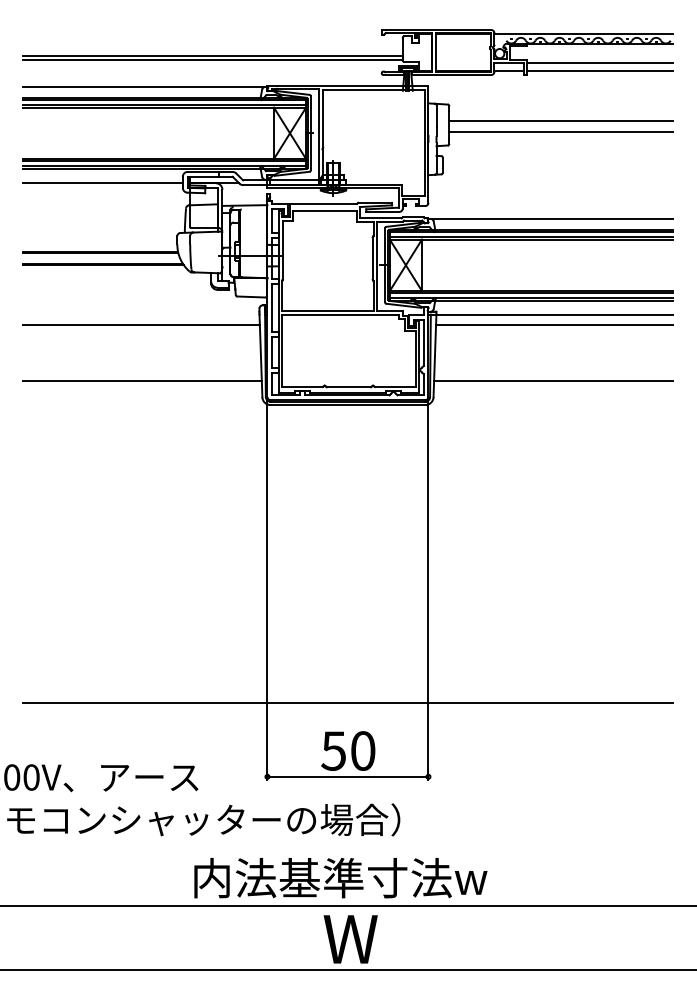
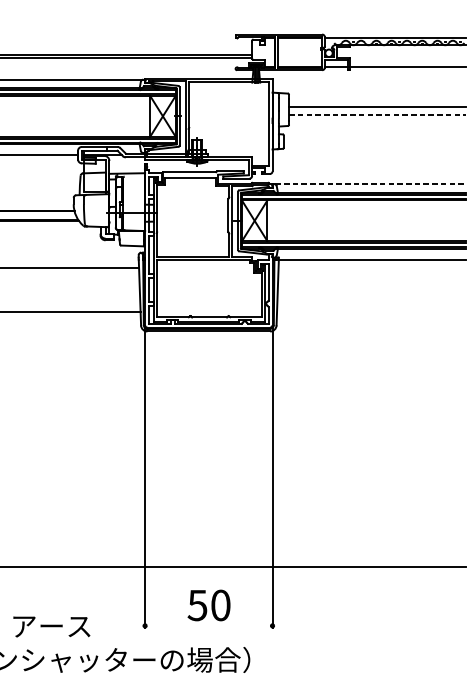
line: (599, 62) -> (407, 60), removed
line: (561, 132) -> (377, 115), solid -> dashed
line: (552, 219) -> (370, 184), solid -> dashed
line: (554, 324) -> (372, 267), removed
line: (553, 380) -> (371, 312), removed
line: (347, 776) -> (208, 625), removed

